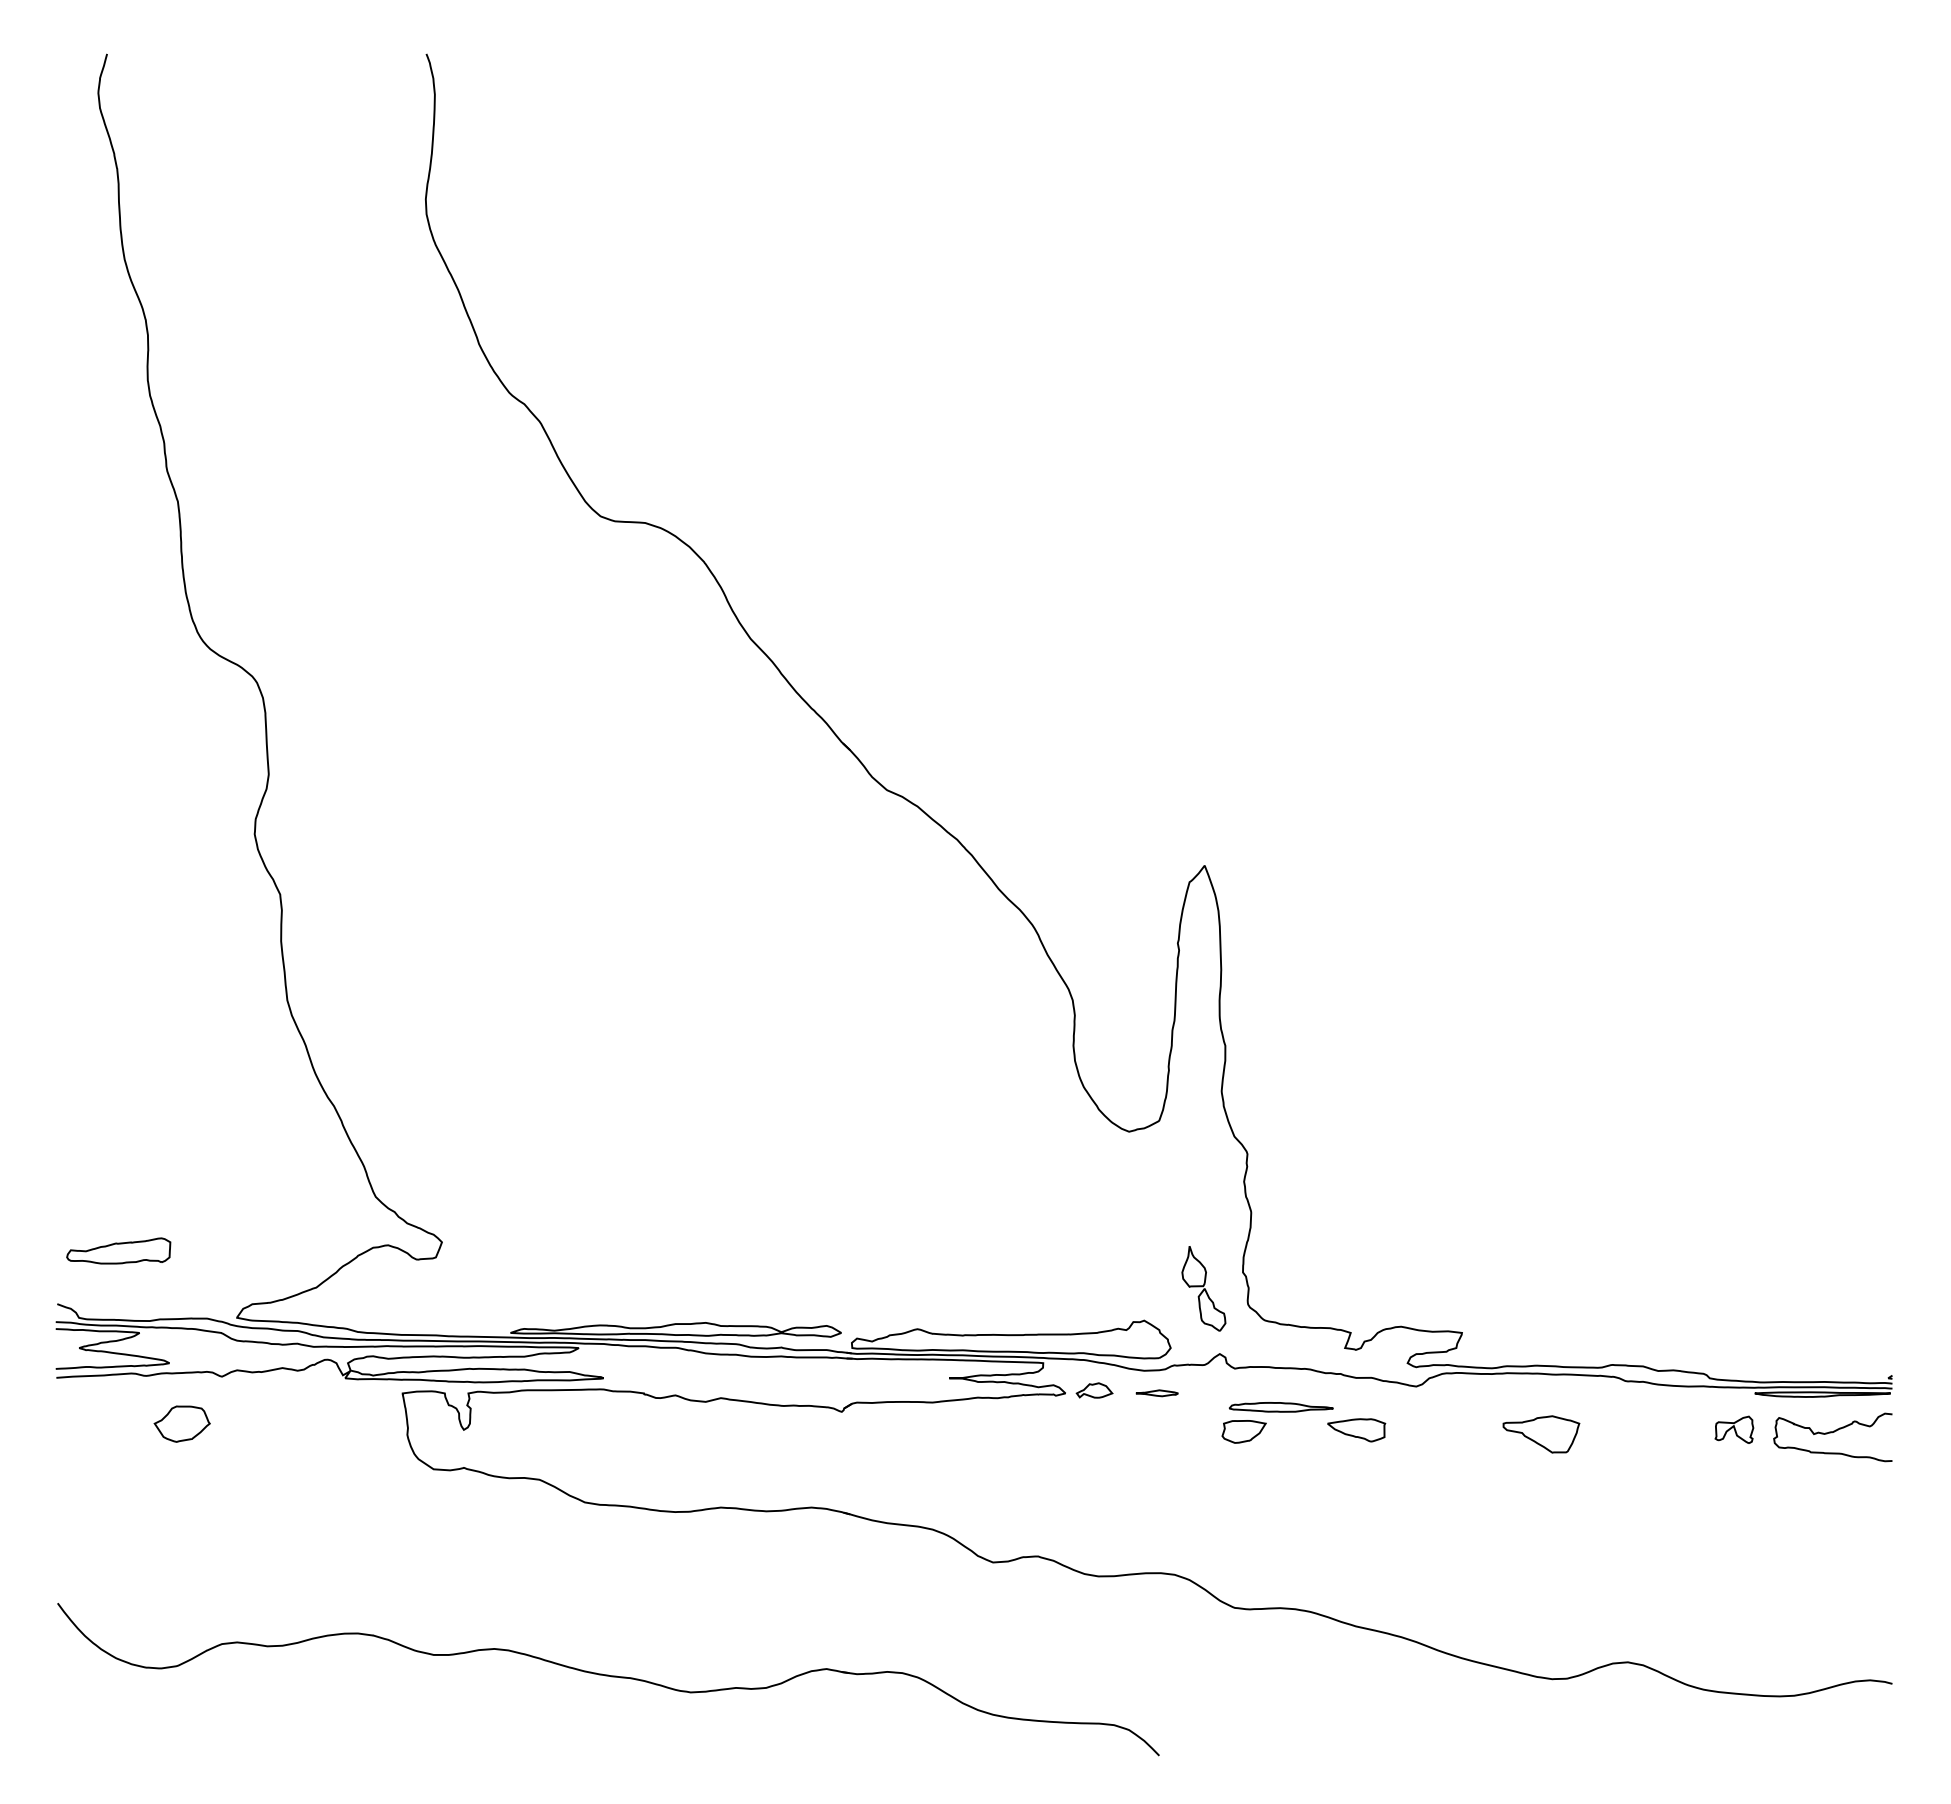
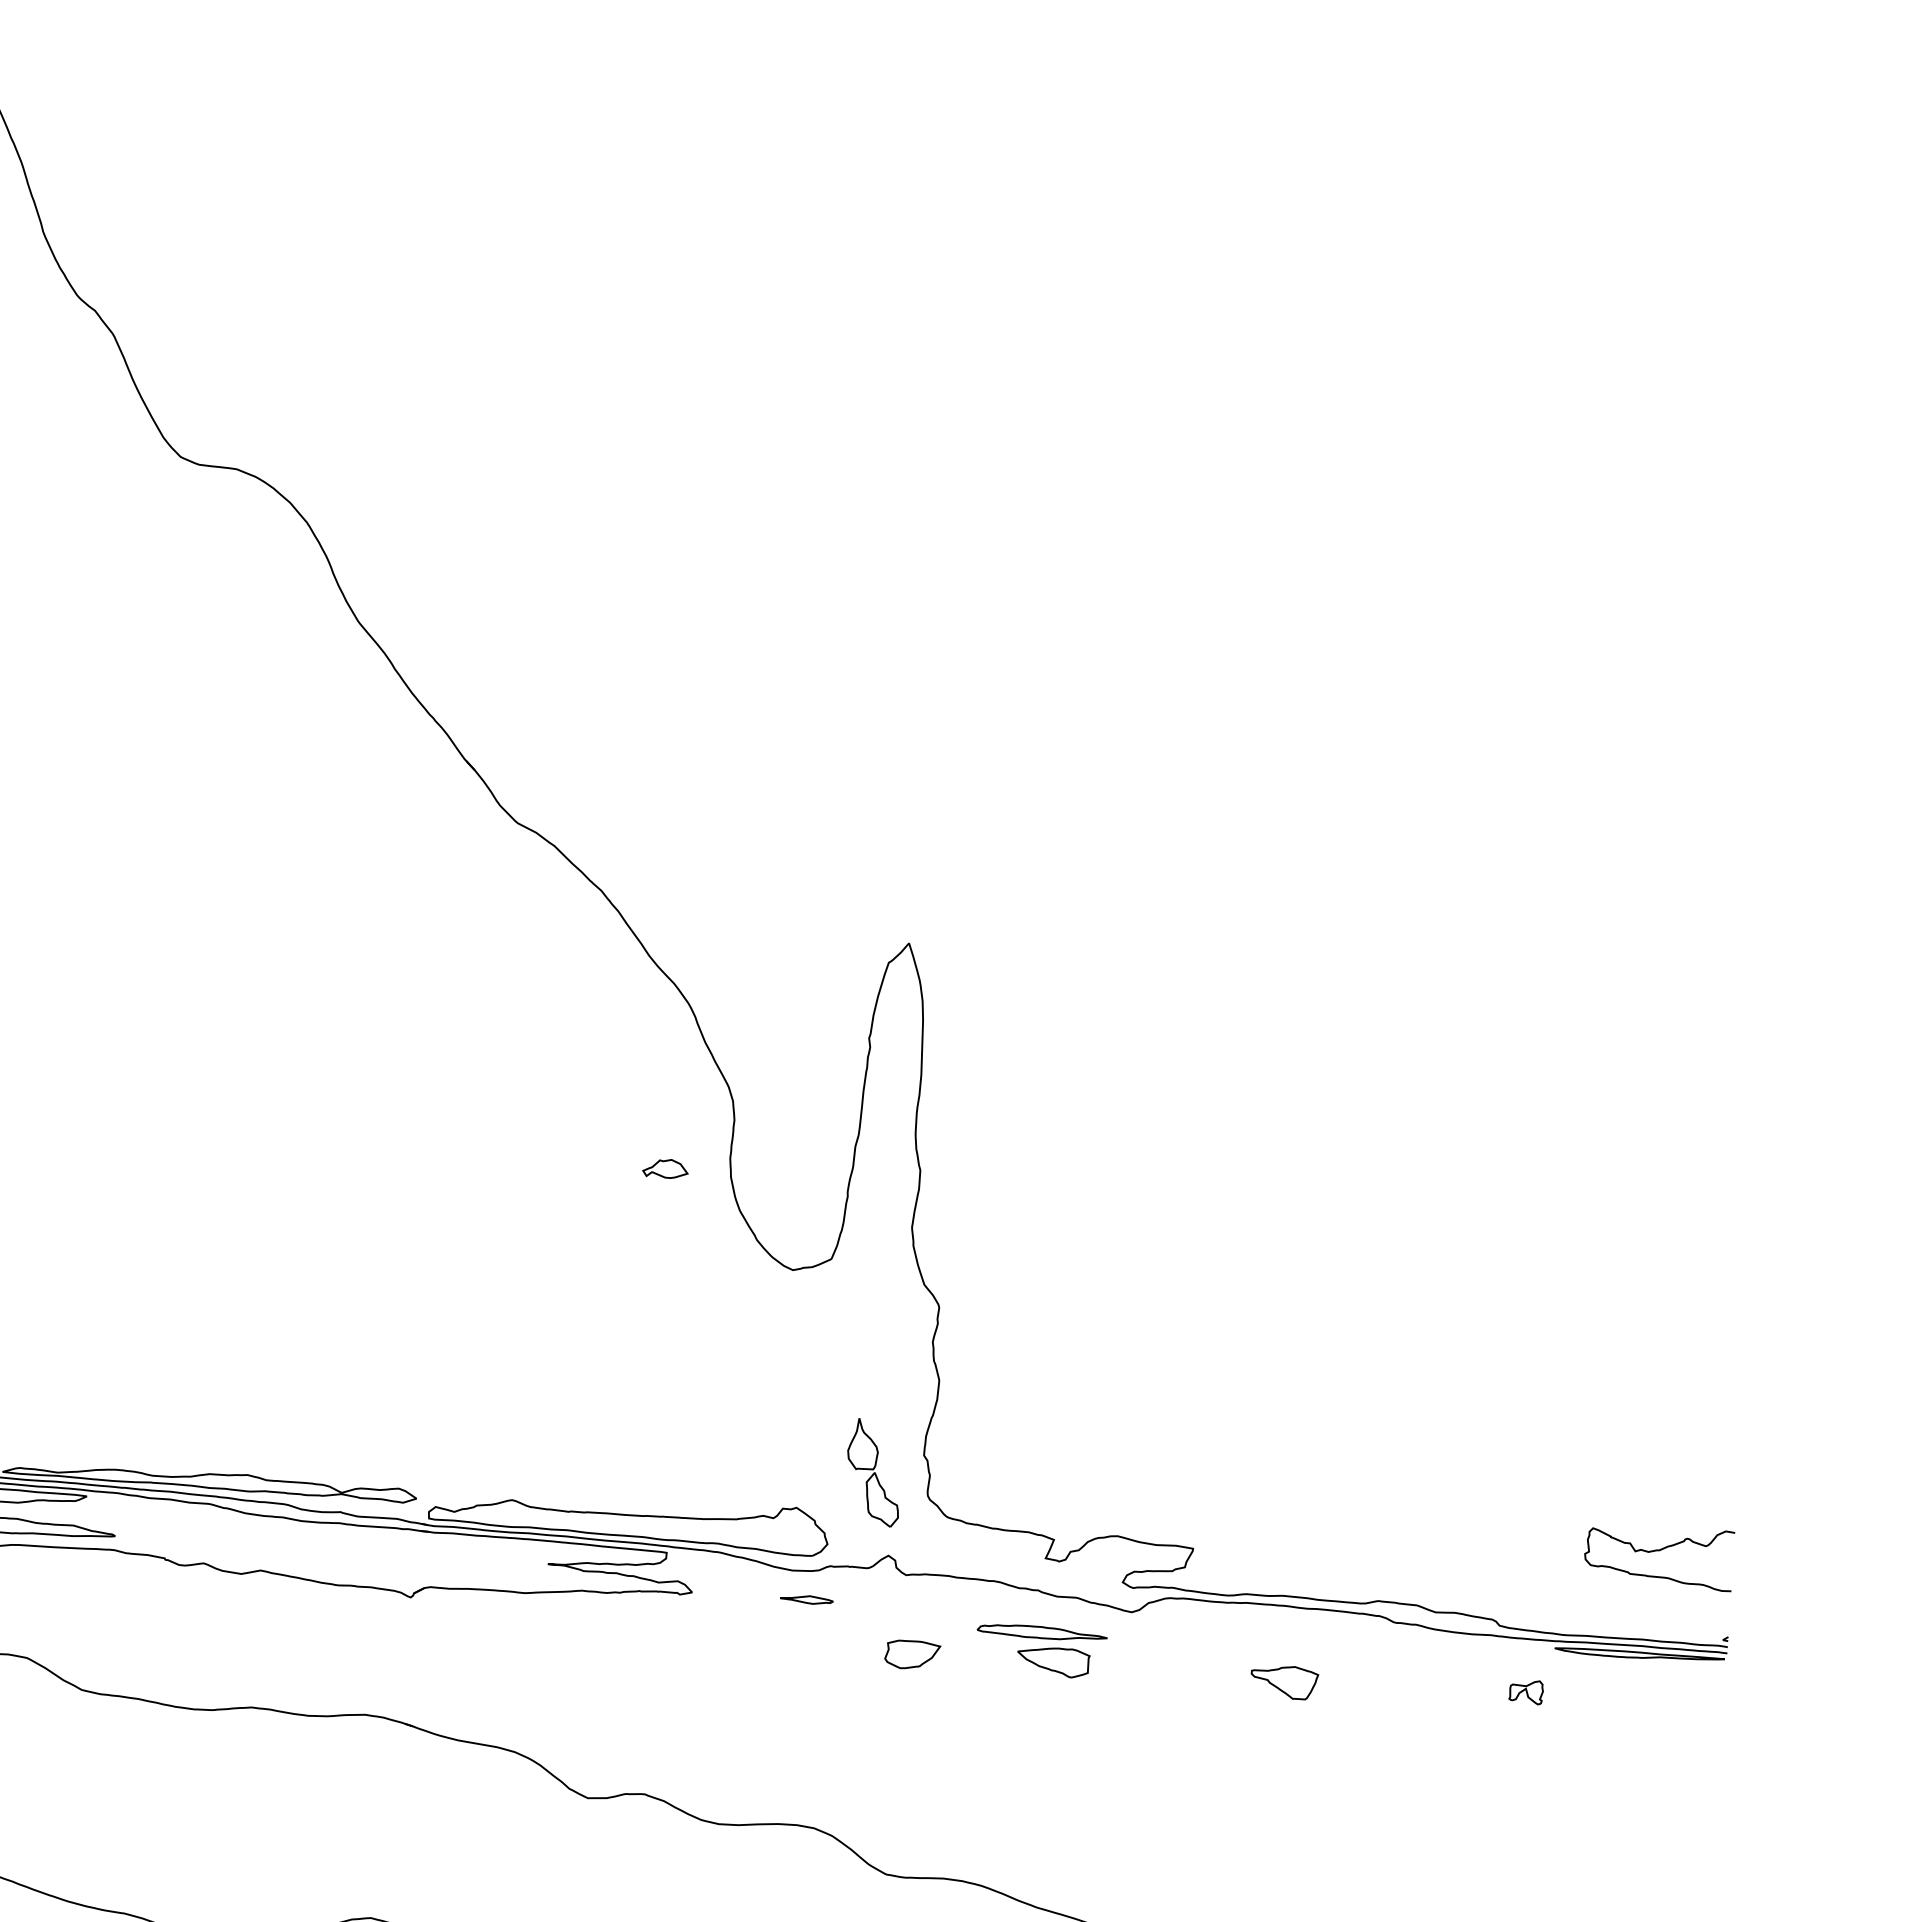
part: (1094, 1390) -> (665, 1168), moved
part: (1280, 1407) -> (1041, 1632), moved
part: (1734, 1429) -> (1526, 1691), size x0.7
curve: (1832, 1433) -> (1658, 1552), moved
part: (1541, 1434) -> (1284, 1682), size x0.7

